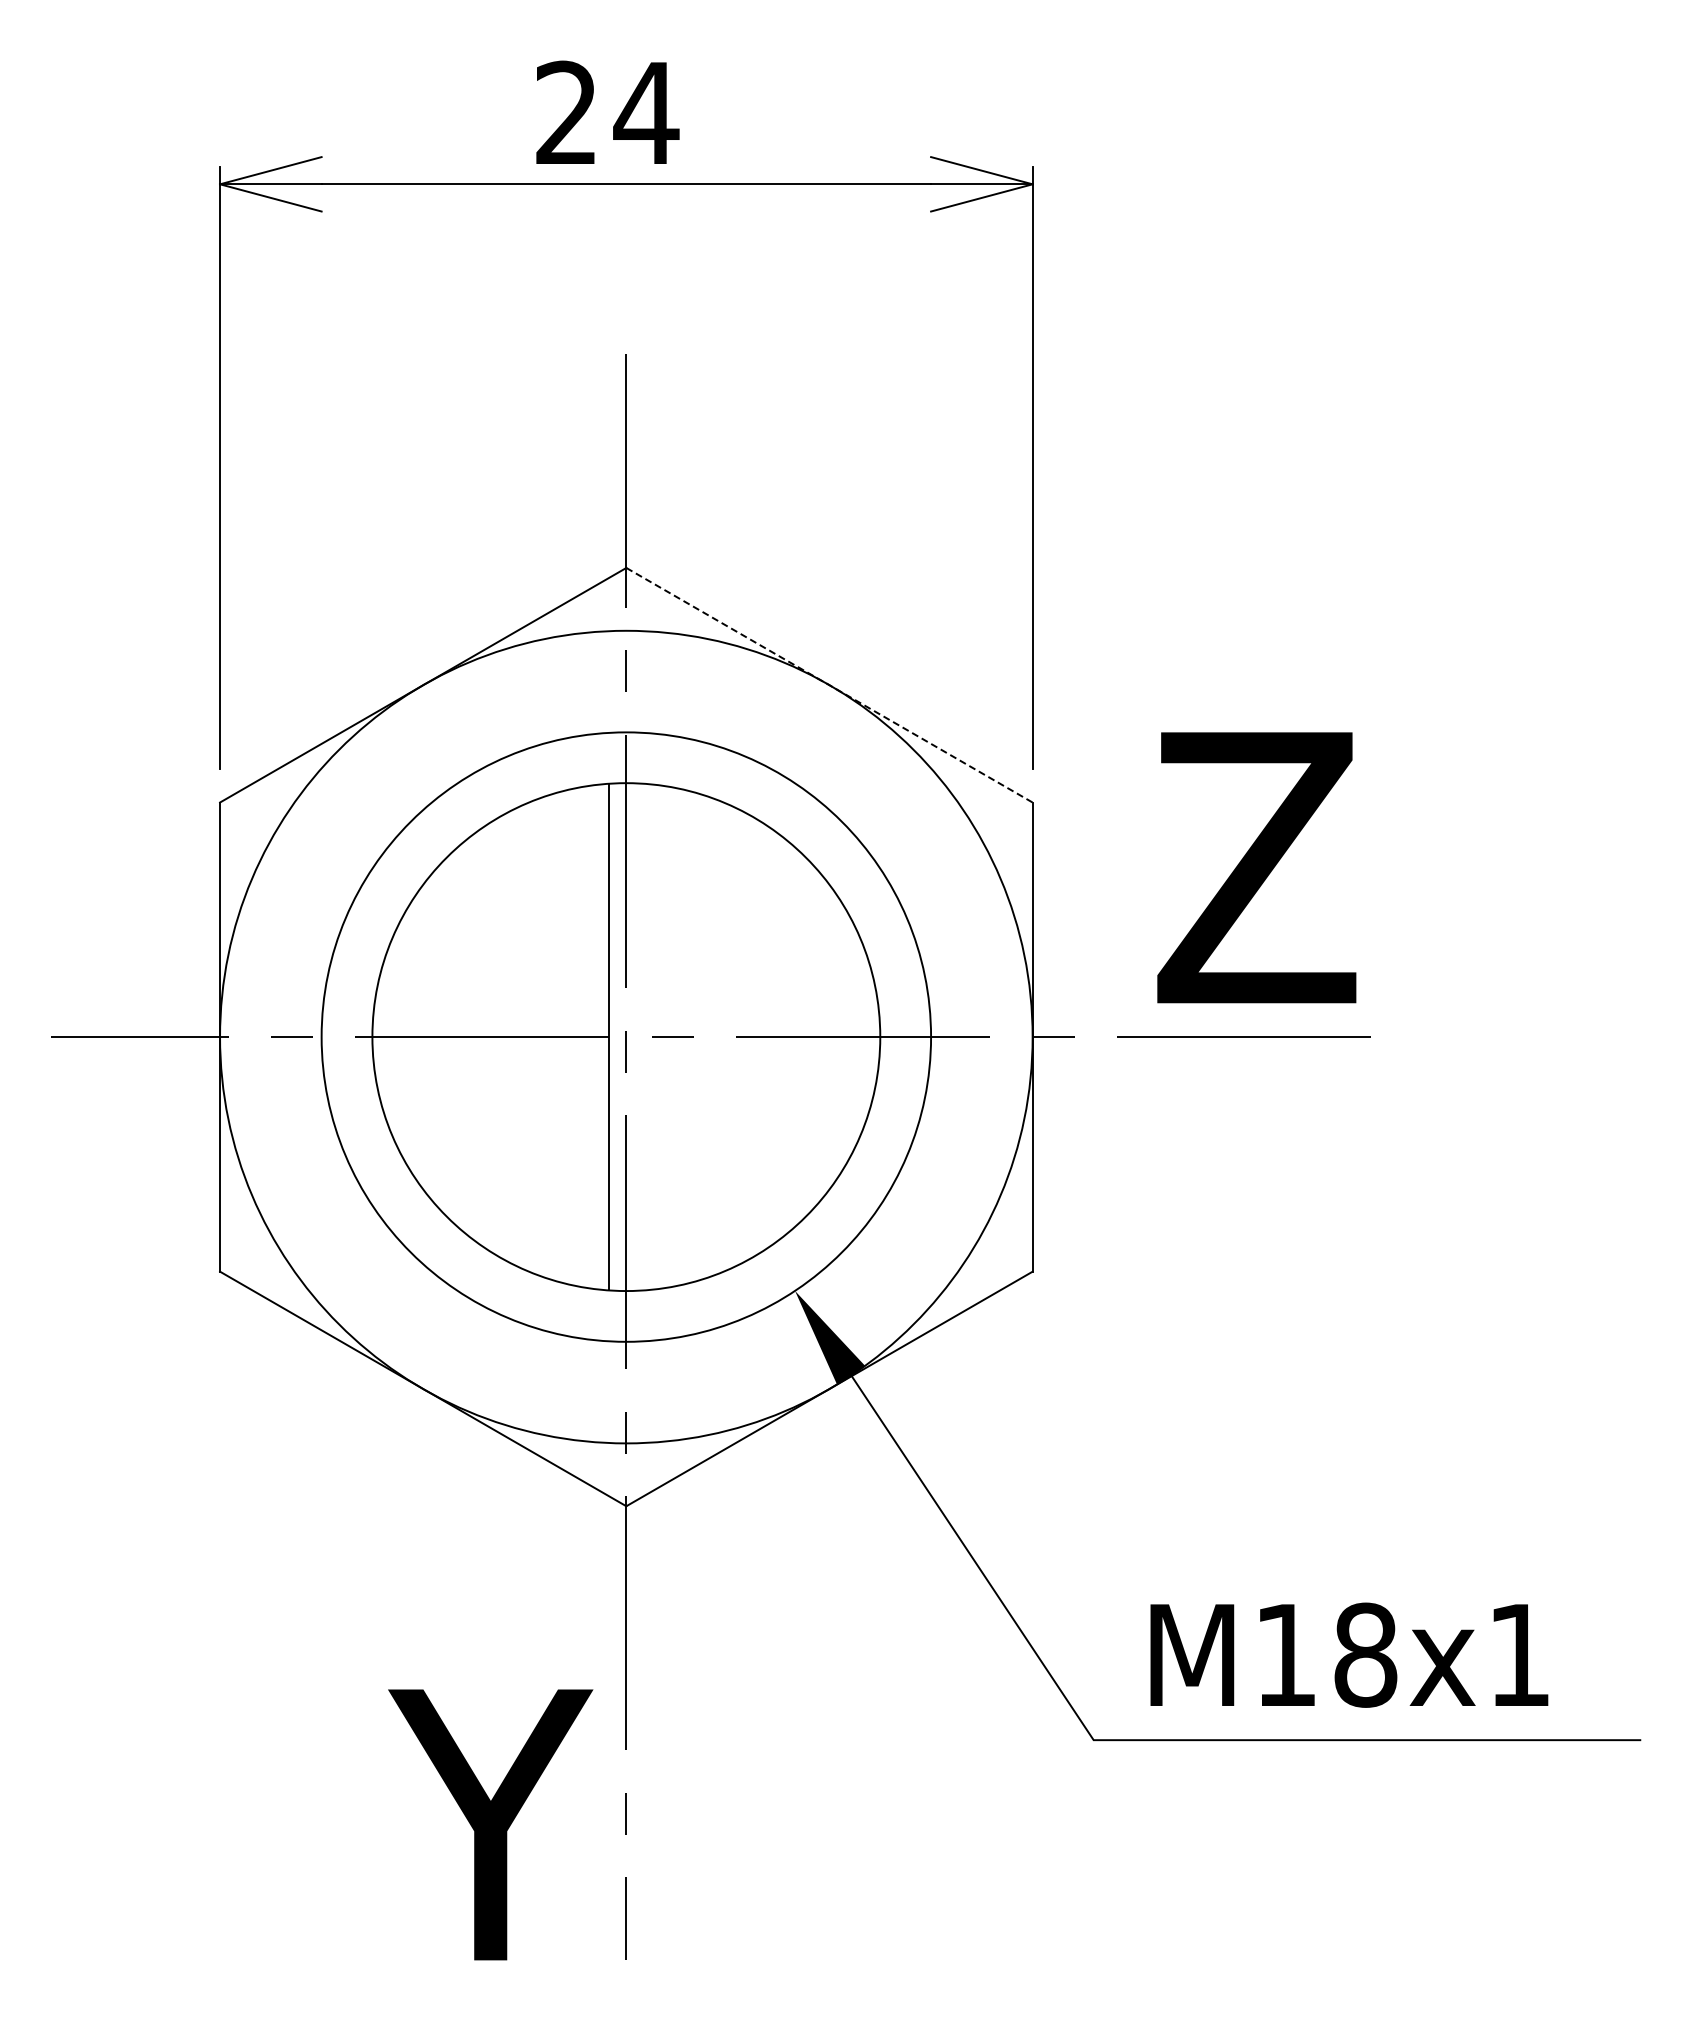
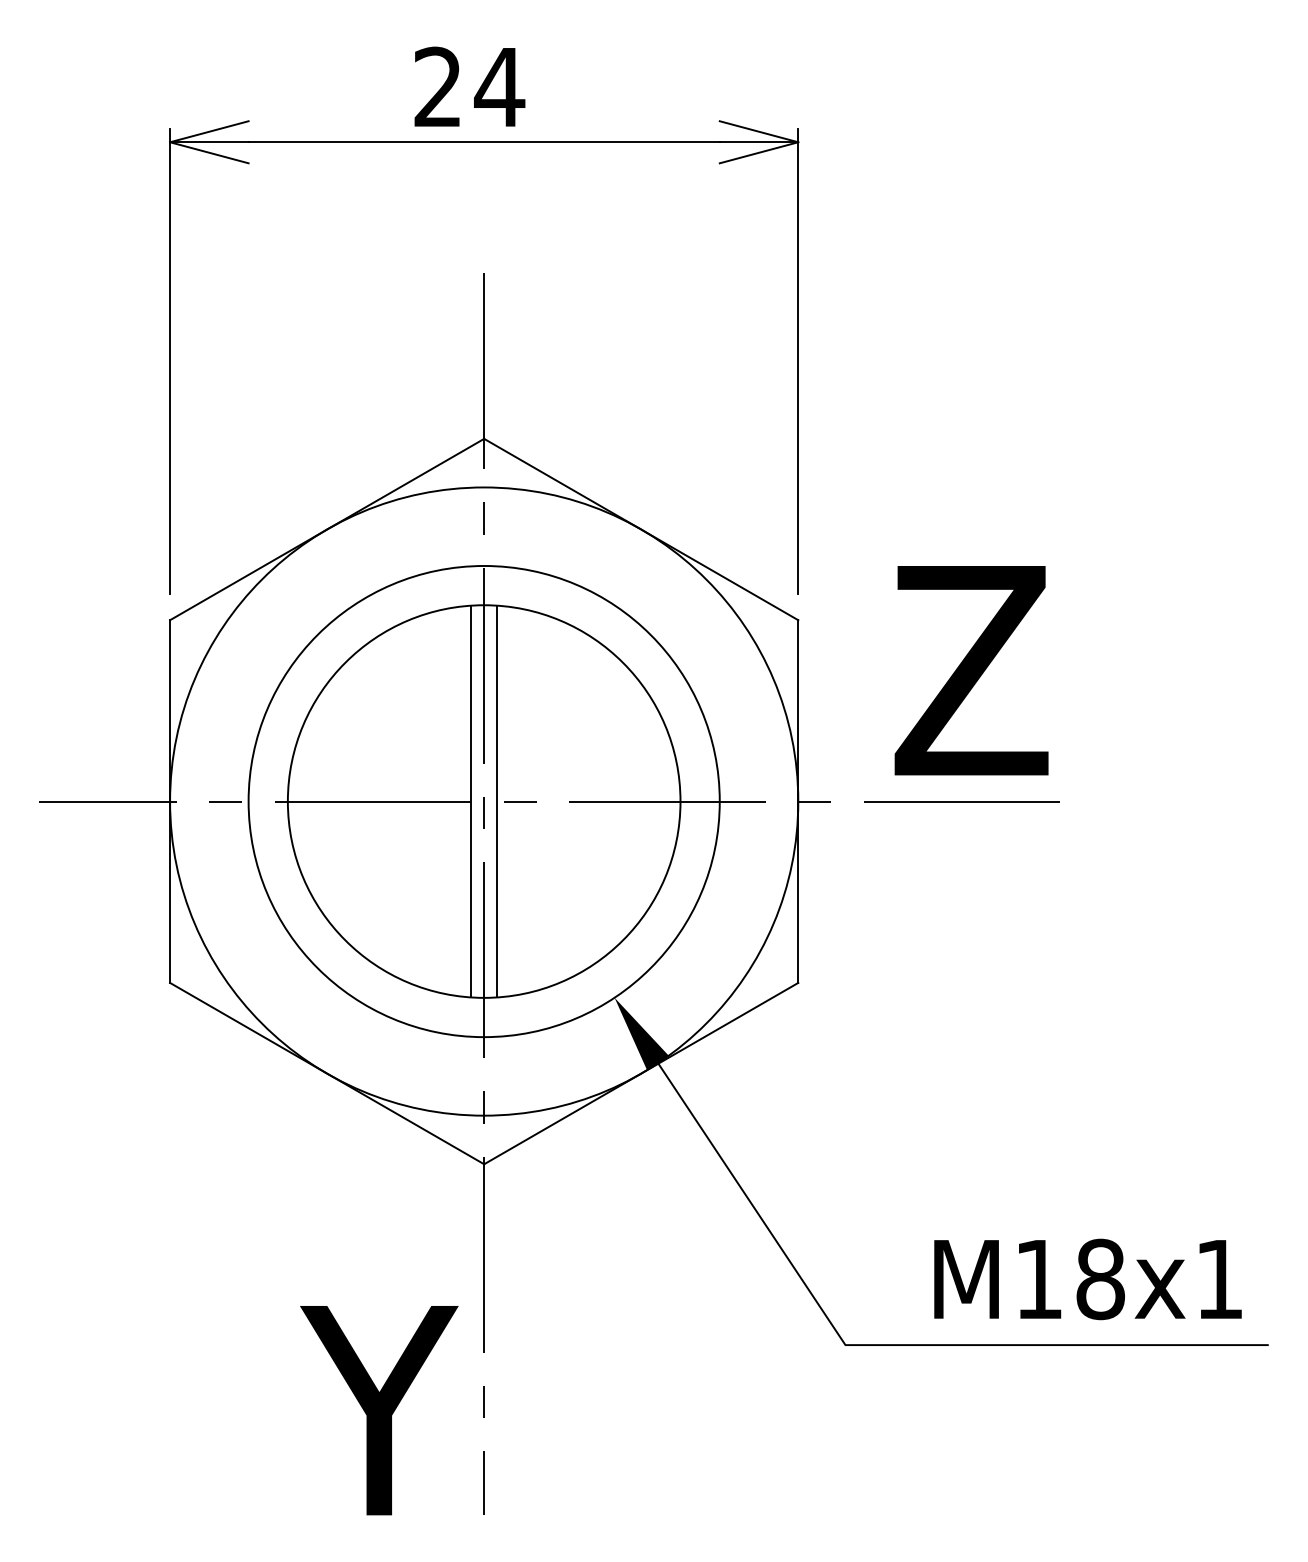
line: (829, 685) -> (641, 529), dashed -> solid
line: (643, 1036) -> (497, 801), added
text: (1349, 1654) -> (1088, 1278), moved

